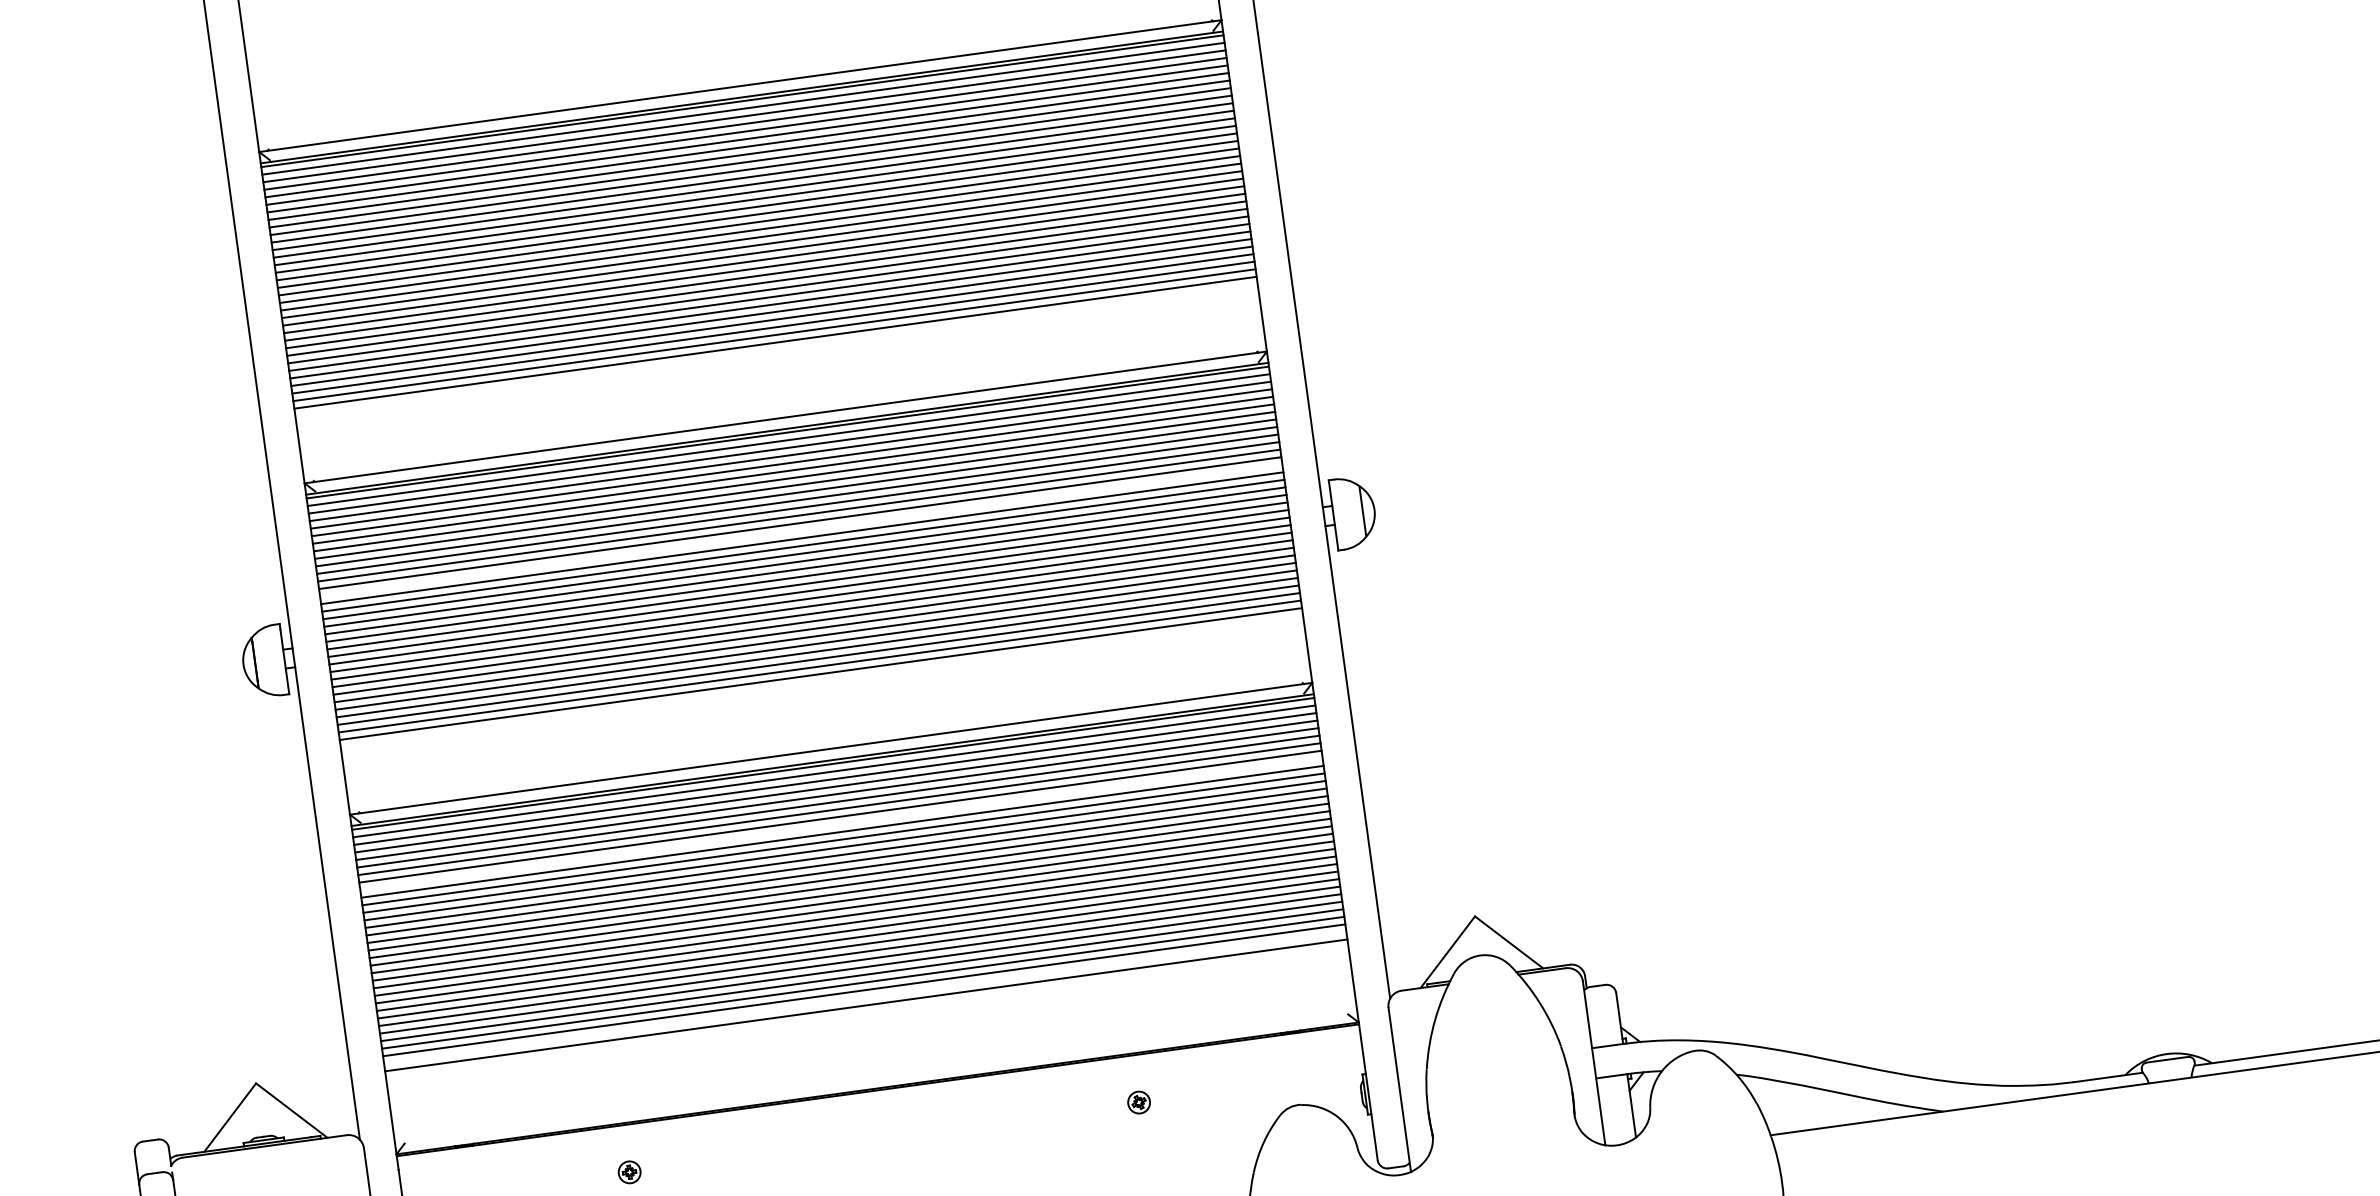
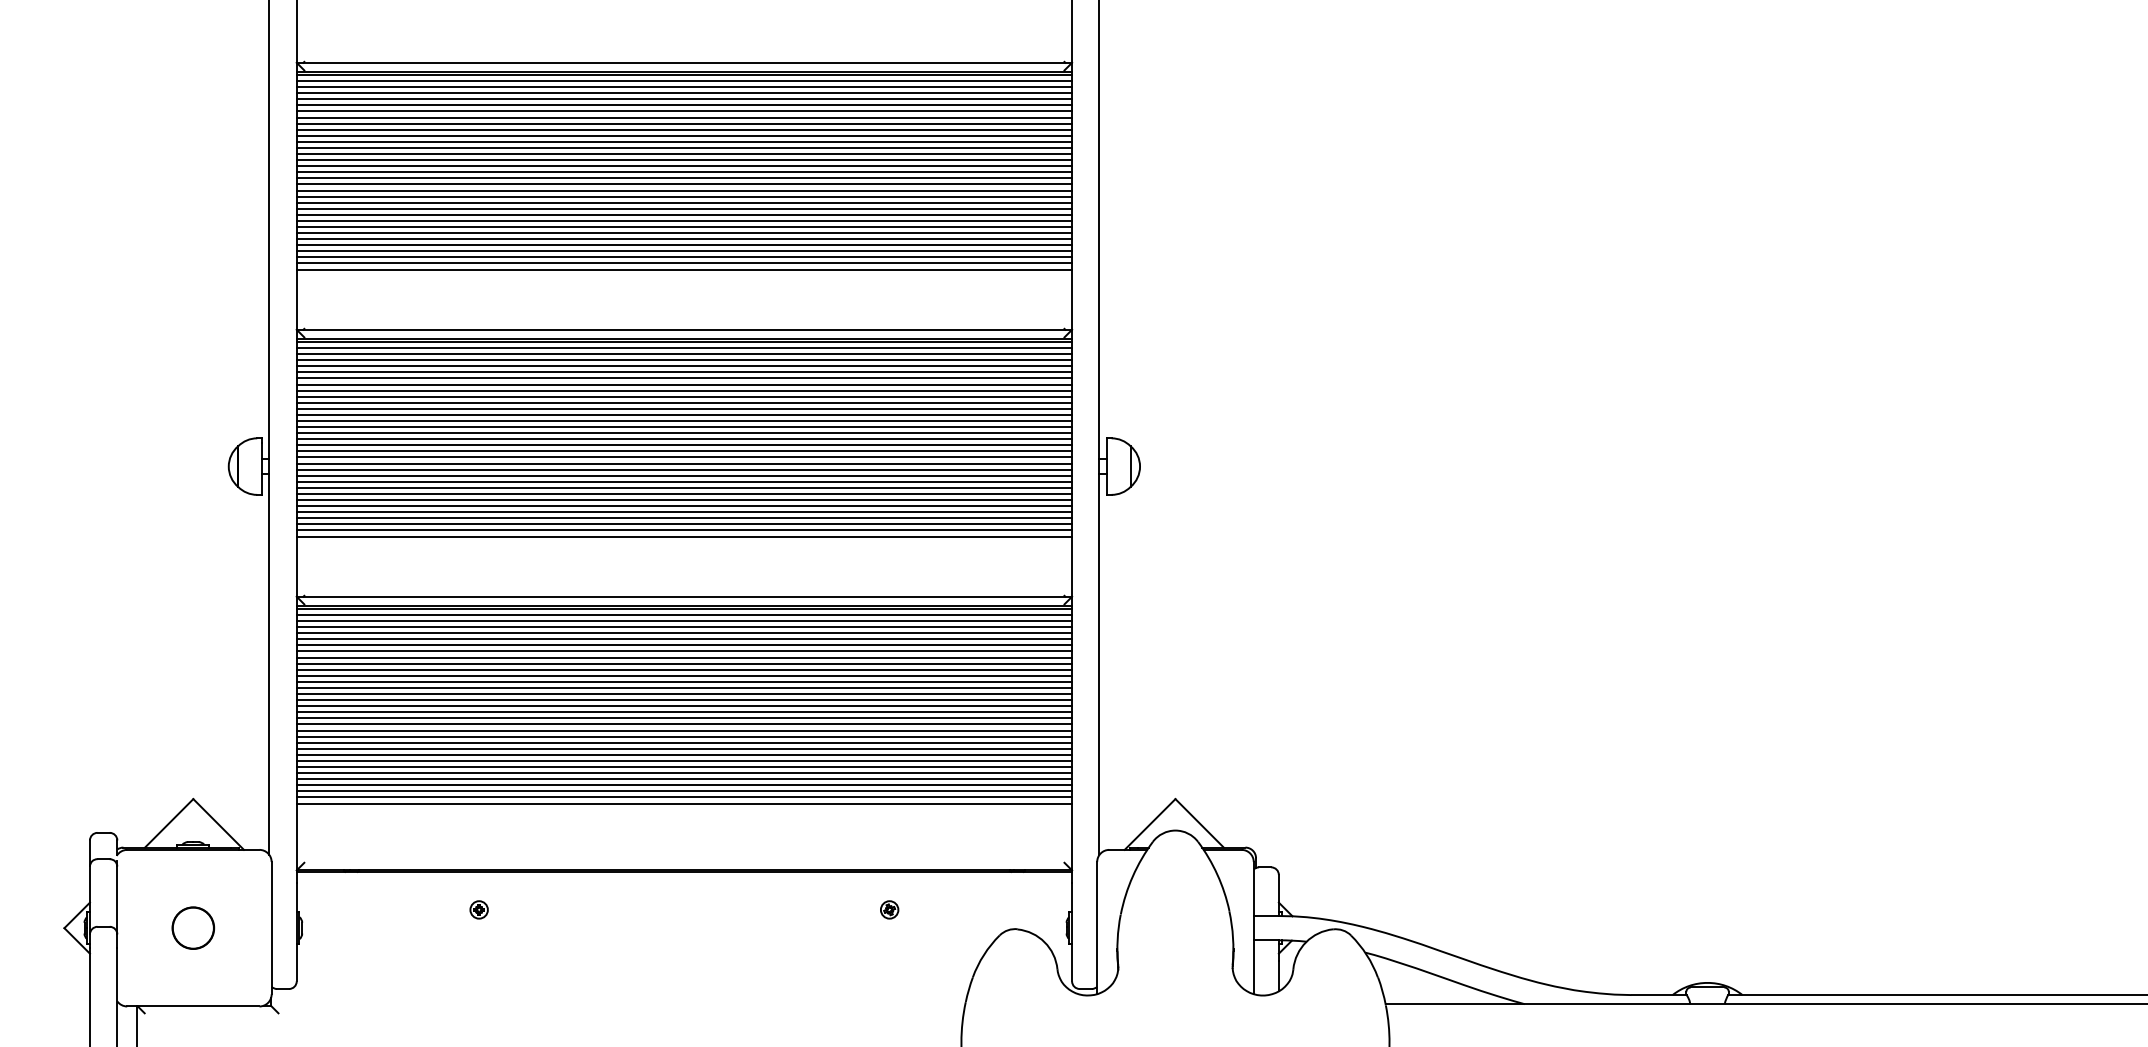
line: (801, 531) -> (684, 421), added
line: (841, 824) -> (684, 657), added
line: (865, 997) -> (684, 797), added

